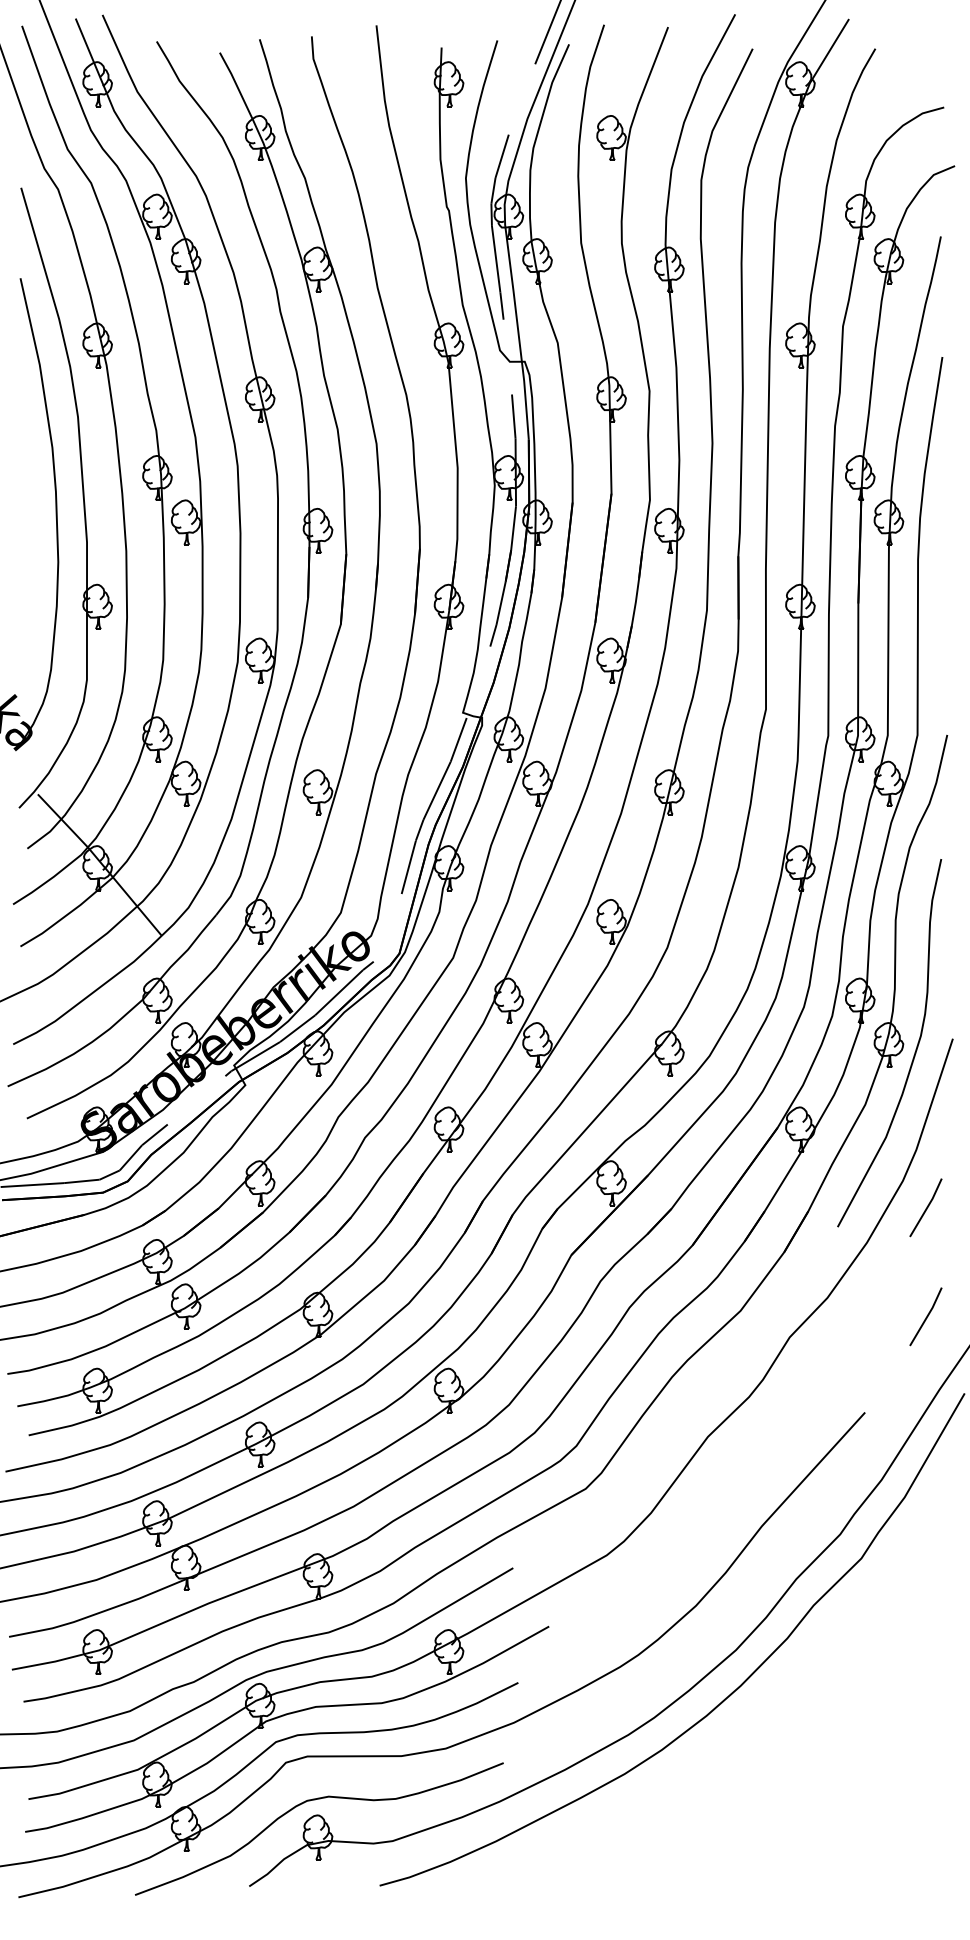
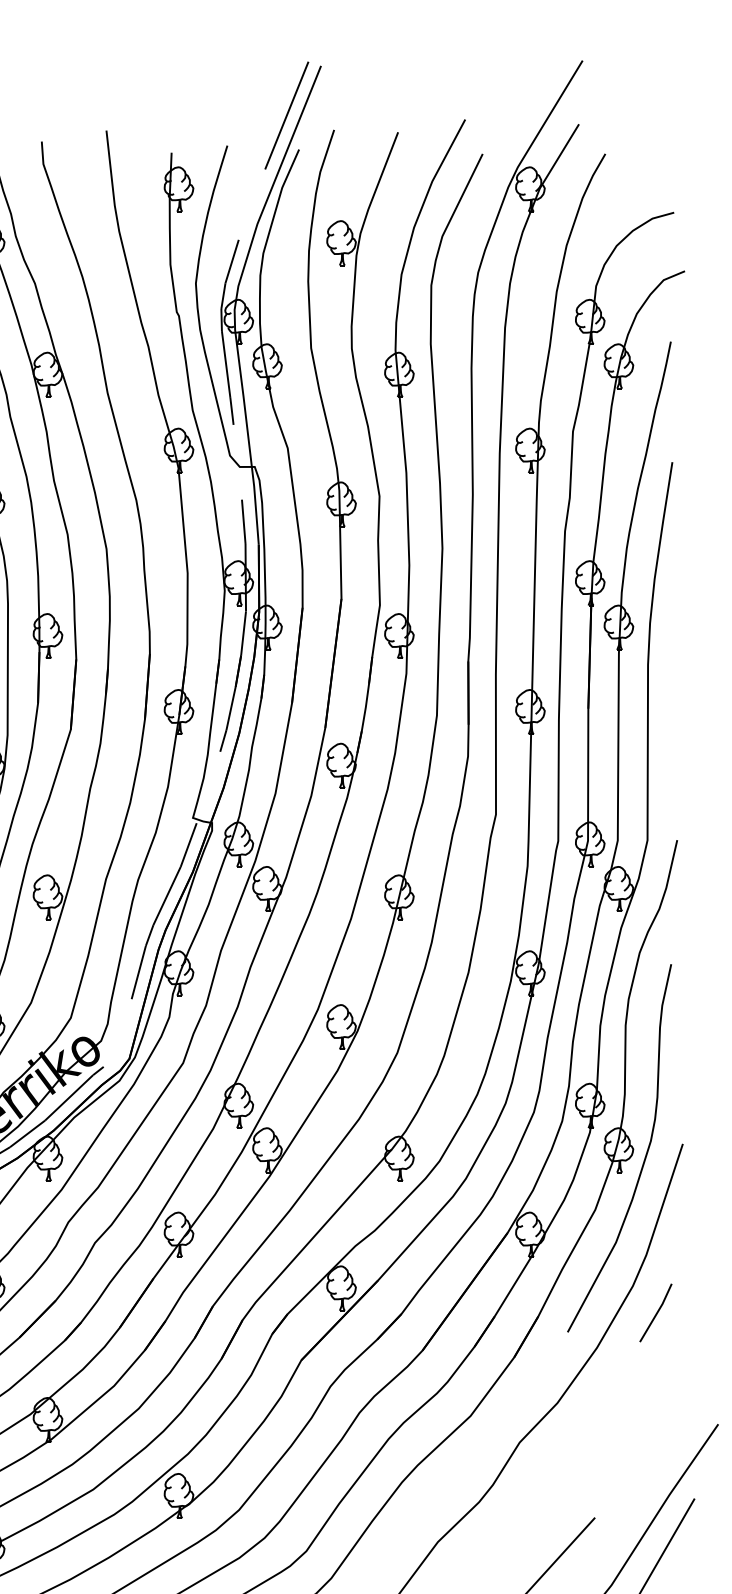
line: (926, 1316) -> (656, 1421), removed

